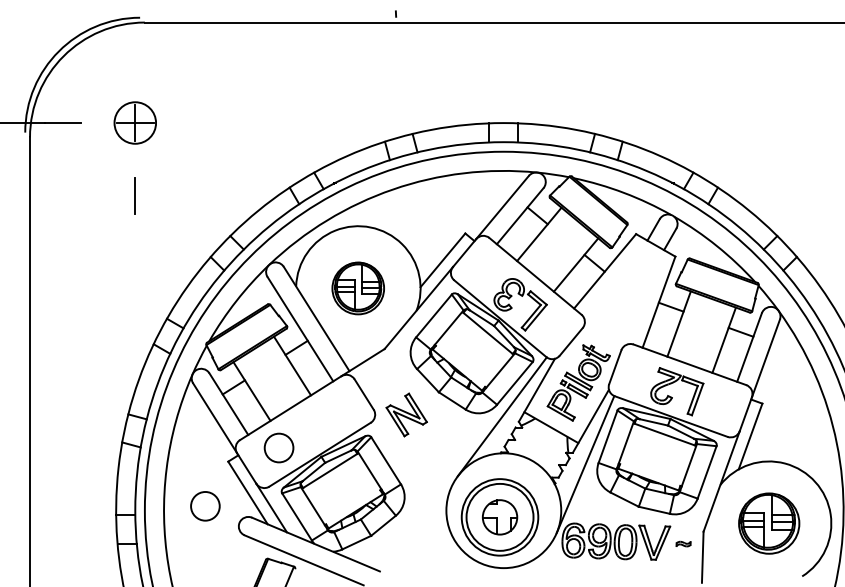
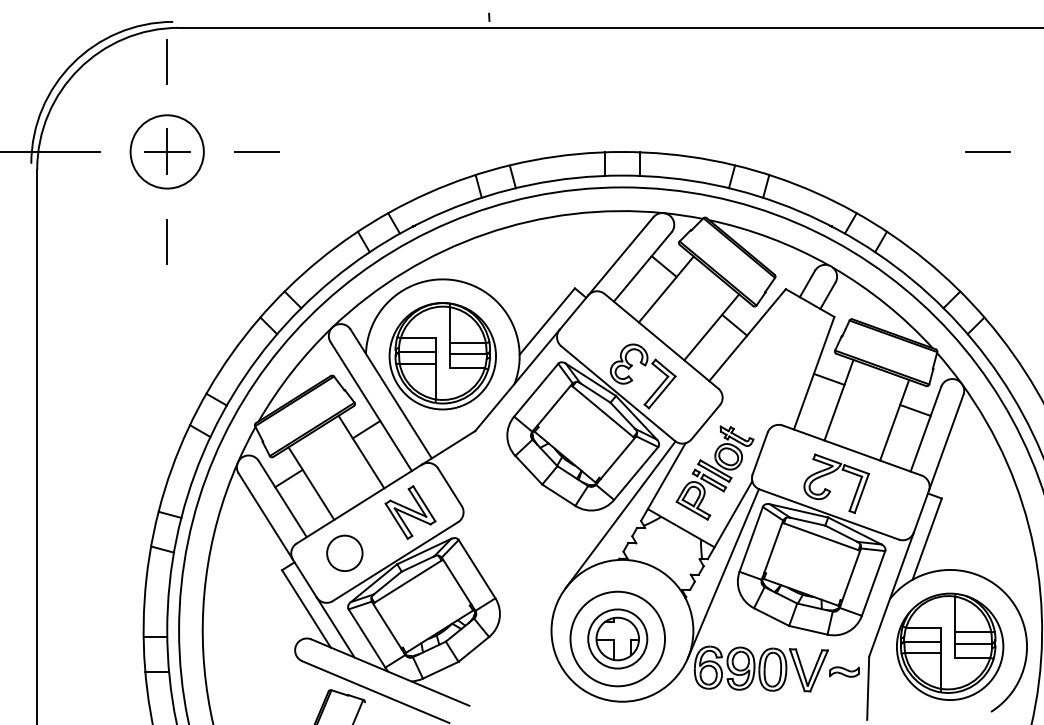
line: (135, 50) -> (167, 62), added
circle: (134, 122) -> (166, 151), size x1.43
line: (207, 122) -> (256, 151), added
line: (799, 122) -> (987, 151), added
part: (358, 288) -> (442, 356), size x1.67
part: (406, 414) -> (410, 512), moved
circle: (205, 505) -> (253, 624), removed
circle: (499, 516) -> (617, 638), size x0.71
part: (769, 523) -> (950, 646), size x1.43
part: (683, 543) -> (844, 671), size x1.67

